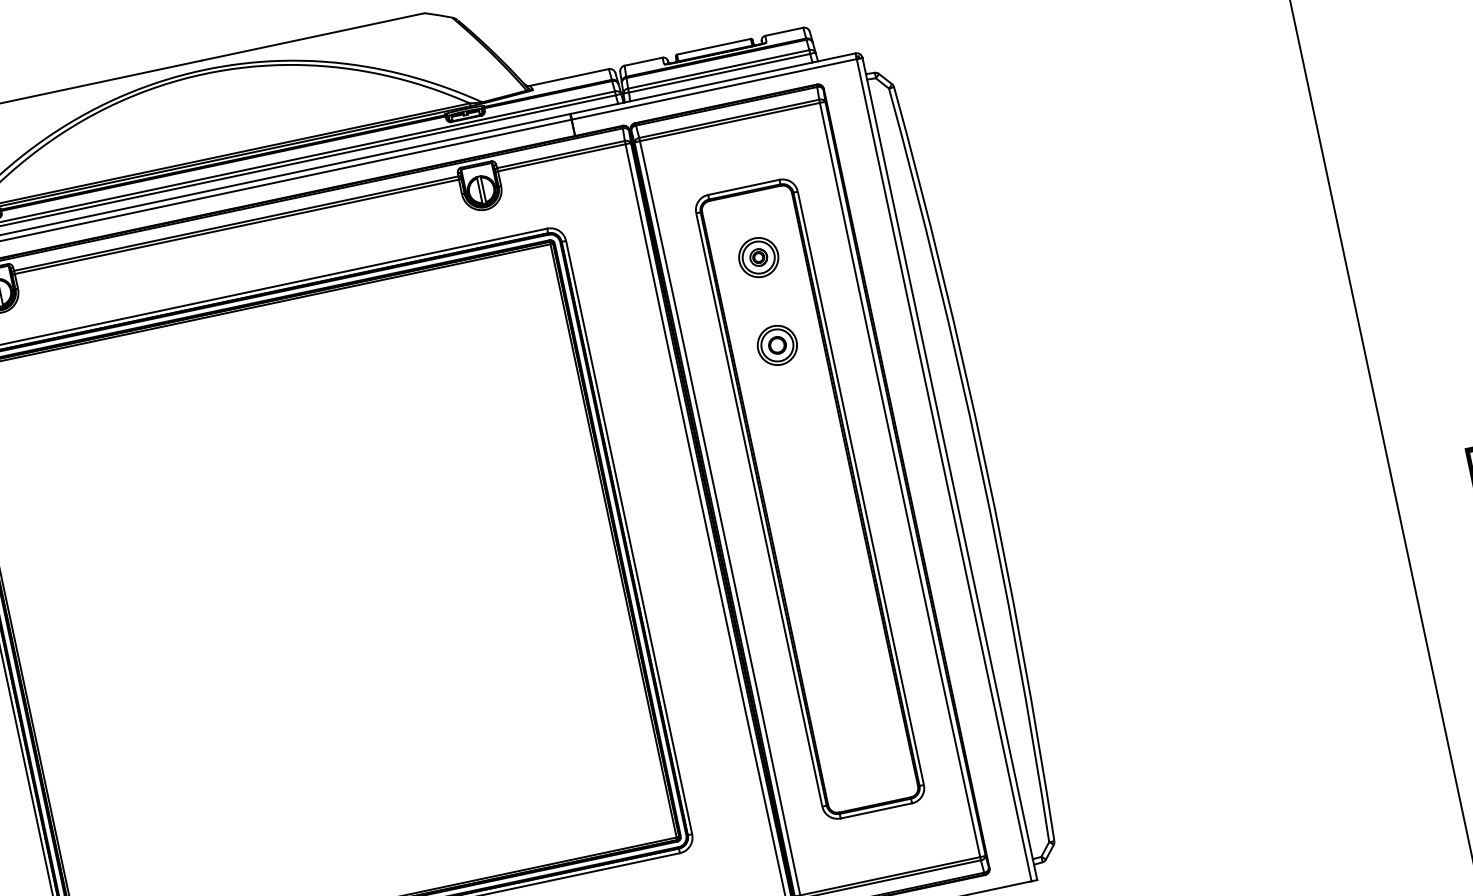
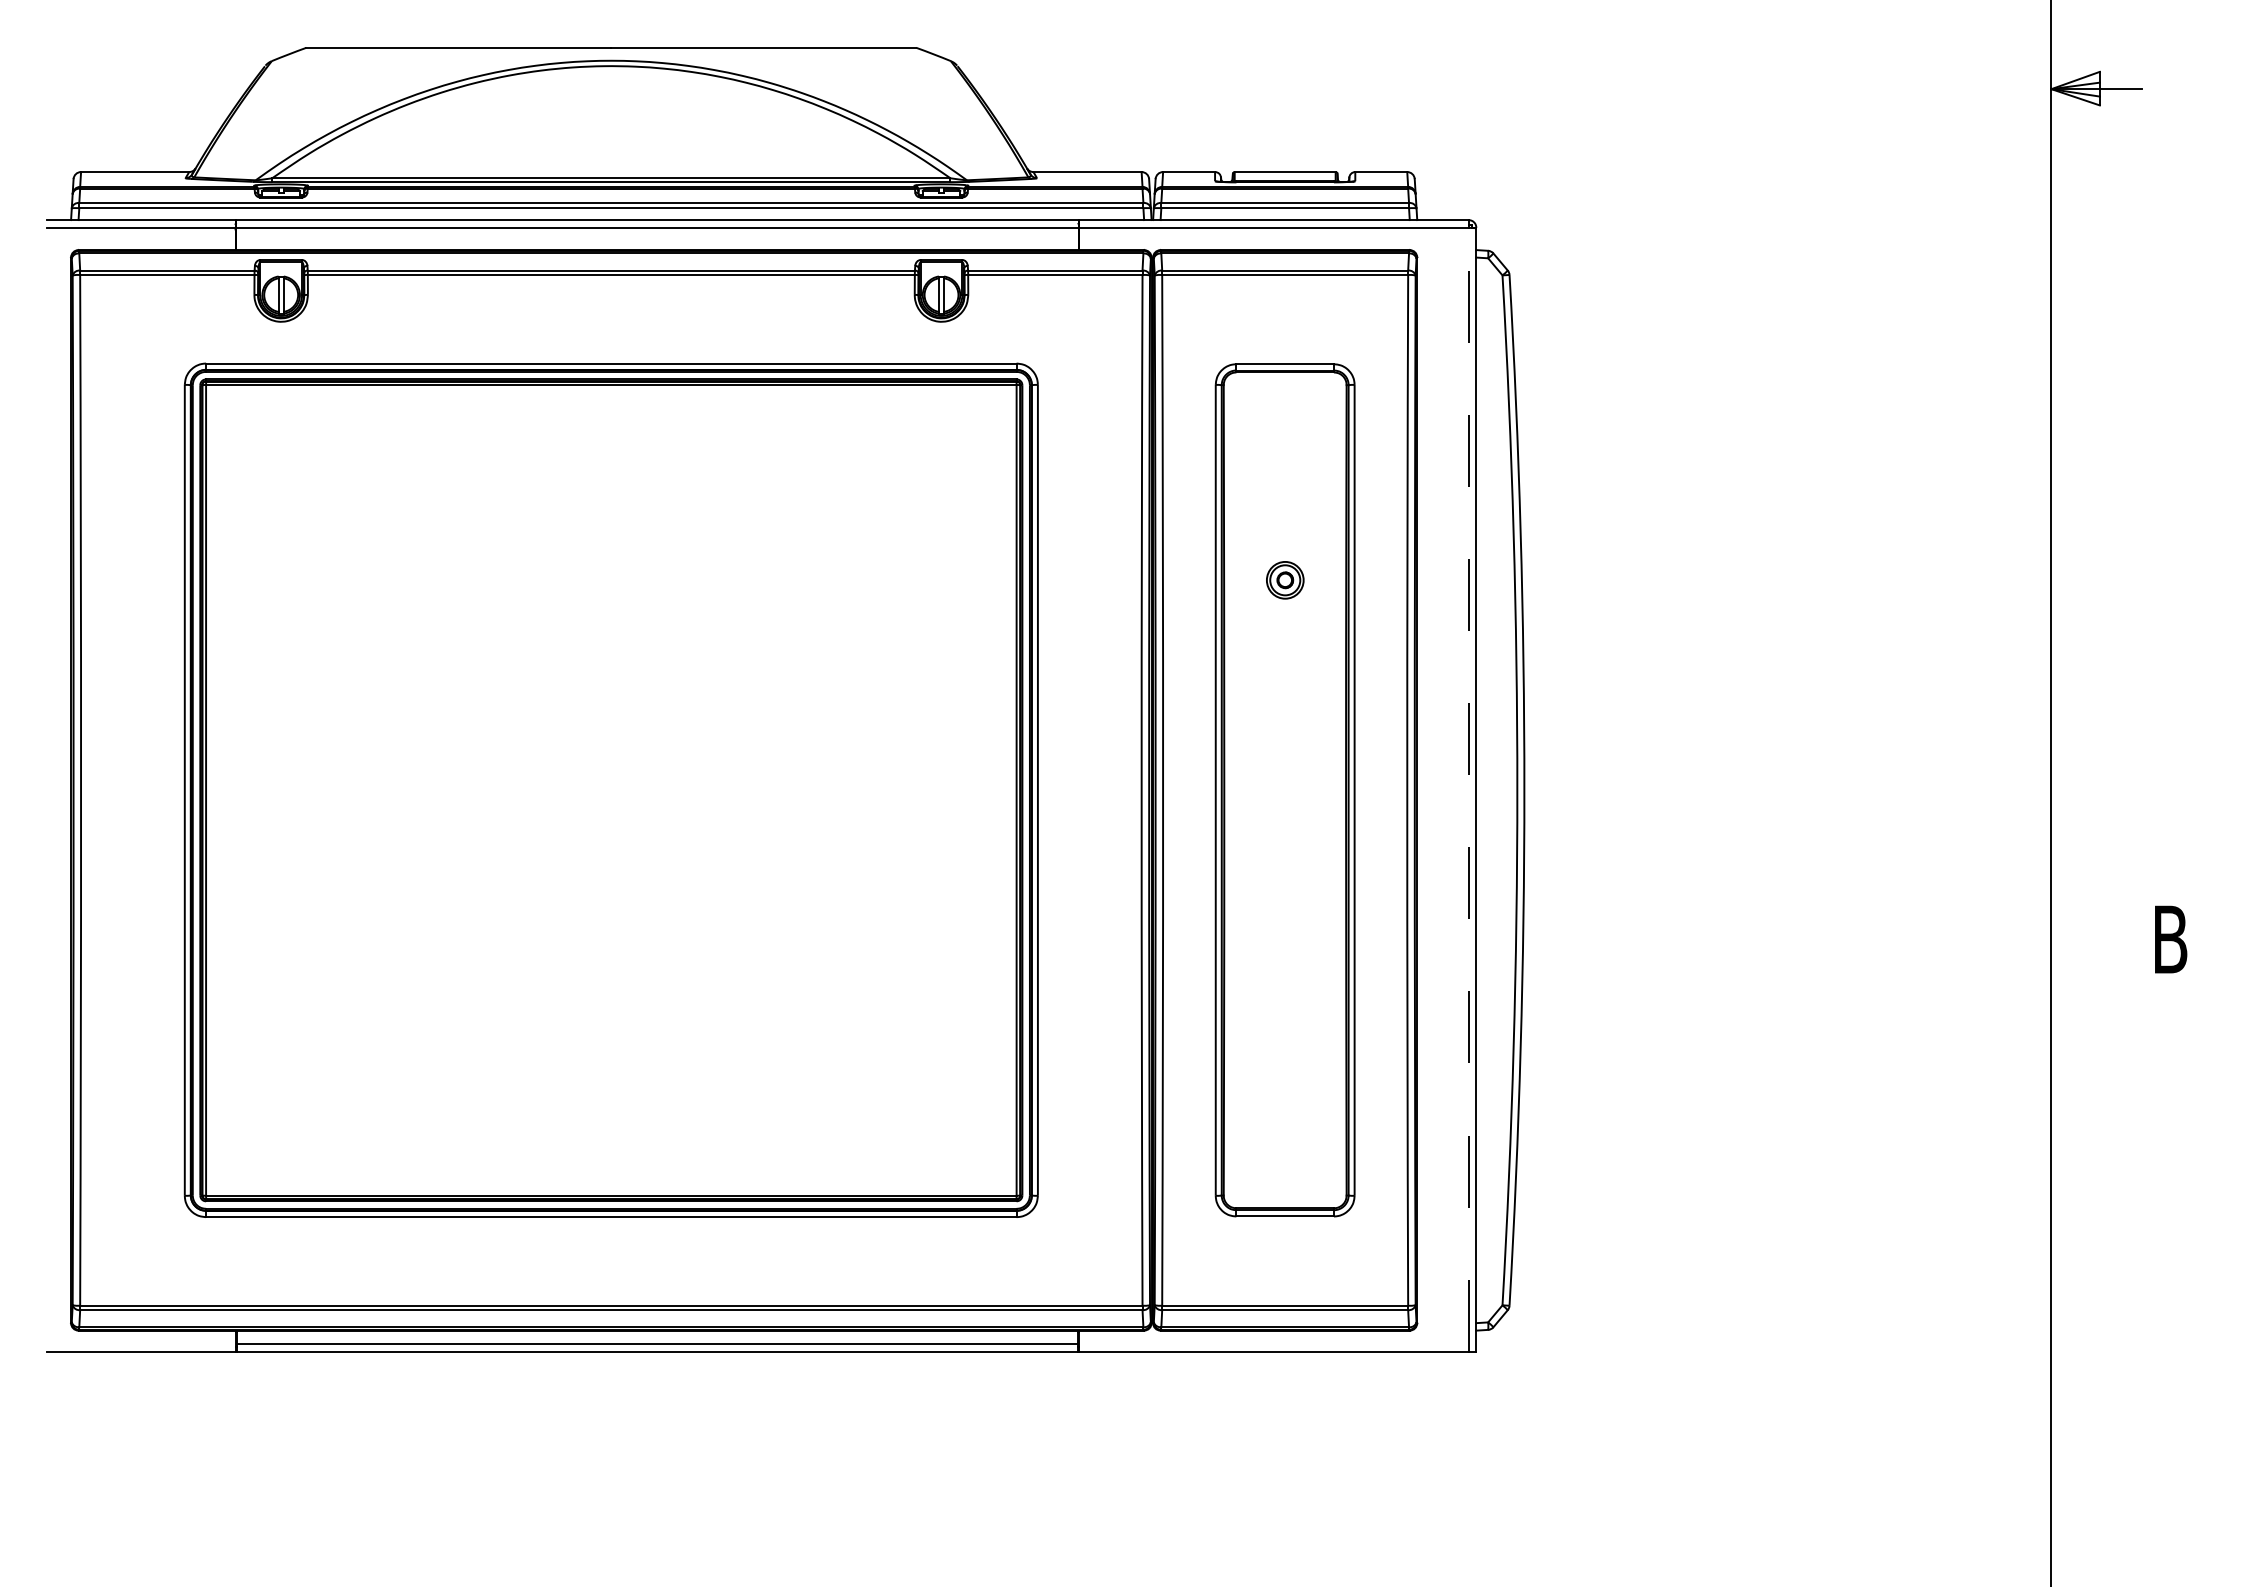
part: (759, 257) -> (1285, 460), removed
part: (777, 345) -> (1285, 580), size x0.7
line: (944, 470) -> (1468, 789), solid -> dashed

